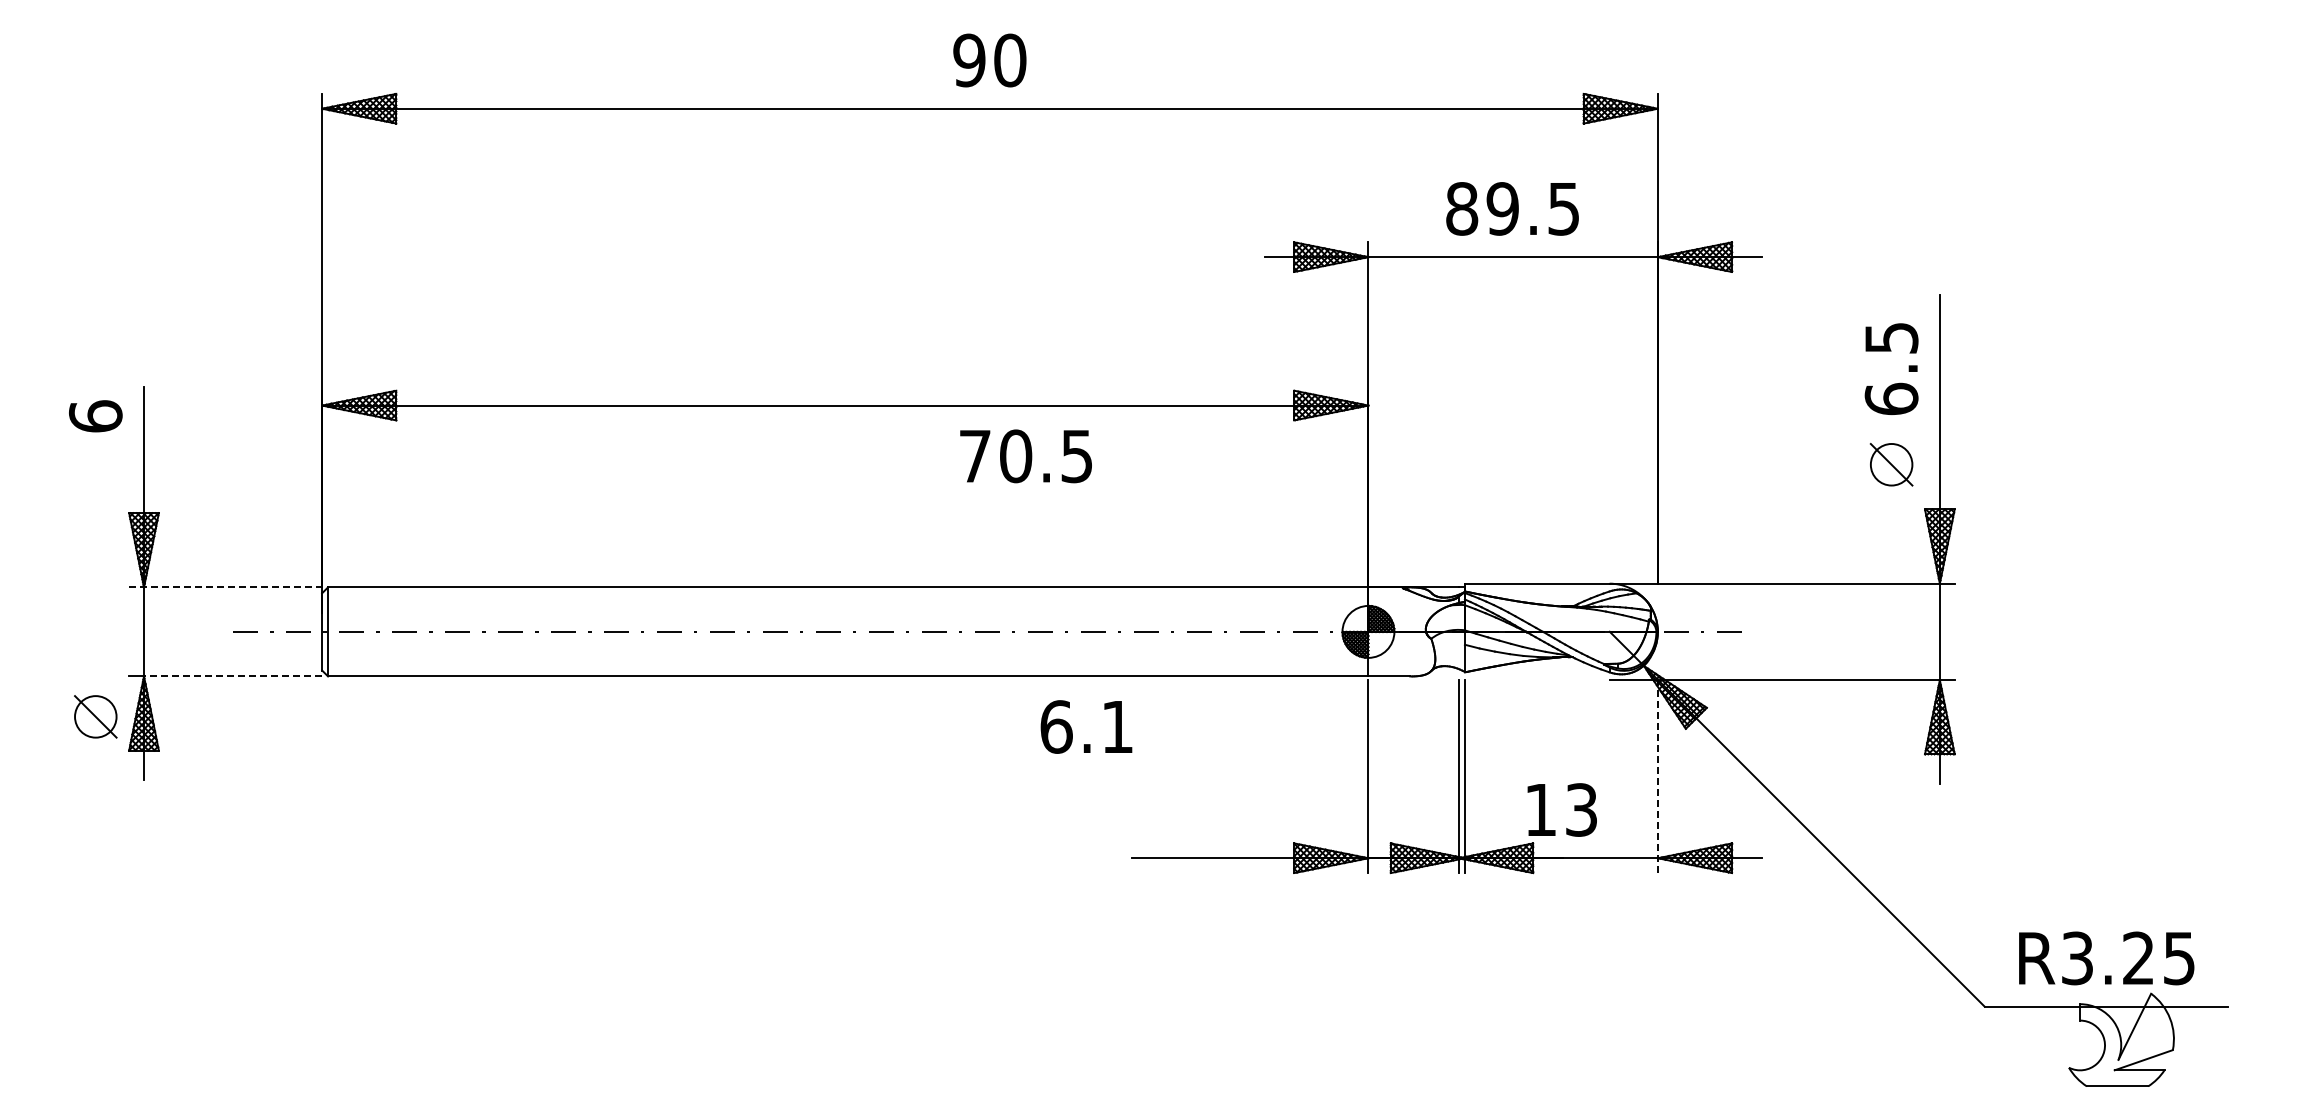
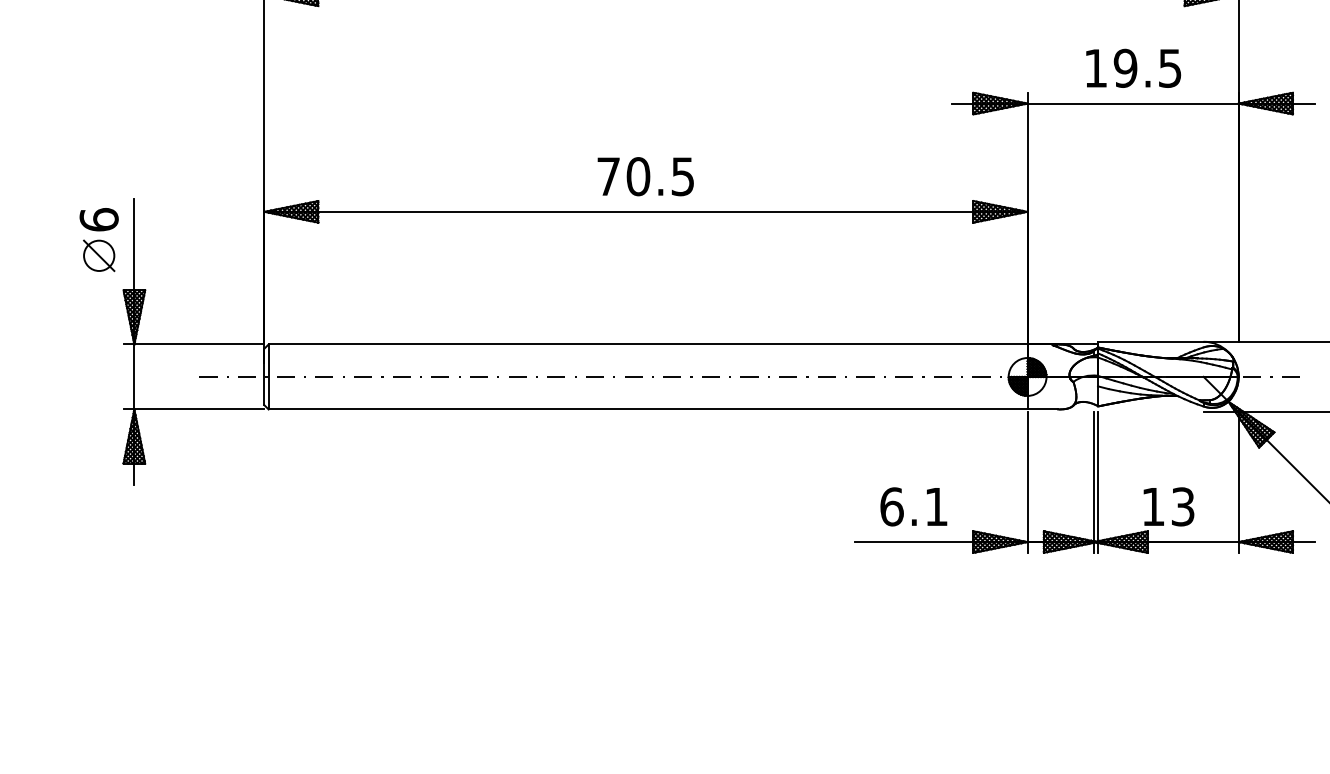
text: (1462, 208) -> (1096, 68), 89.5 -> 19.5
text: (1025, 456) -> (645, 176), moved
line: (226, 587) -> (194, 344), dashed -> solid
line: (232, 676) -> (198, 409), dashed -> solid
part: (95, 716) -> (98, 255), moved
text: (1086, 726) -> (913, 506), moved
line: (1657, 776) -> (1238, 482), dashed -> solid

